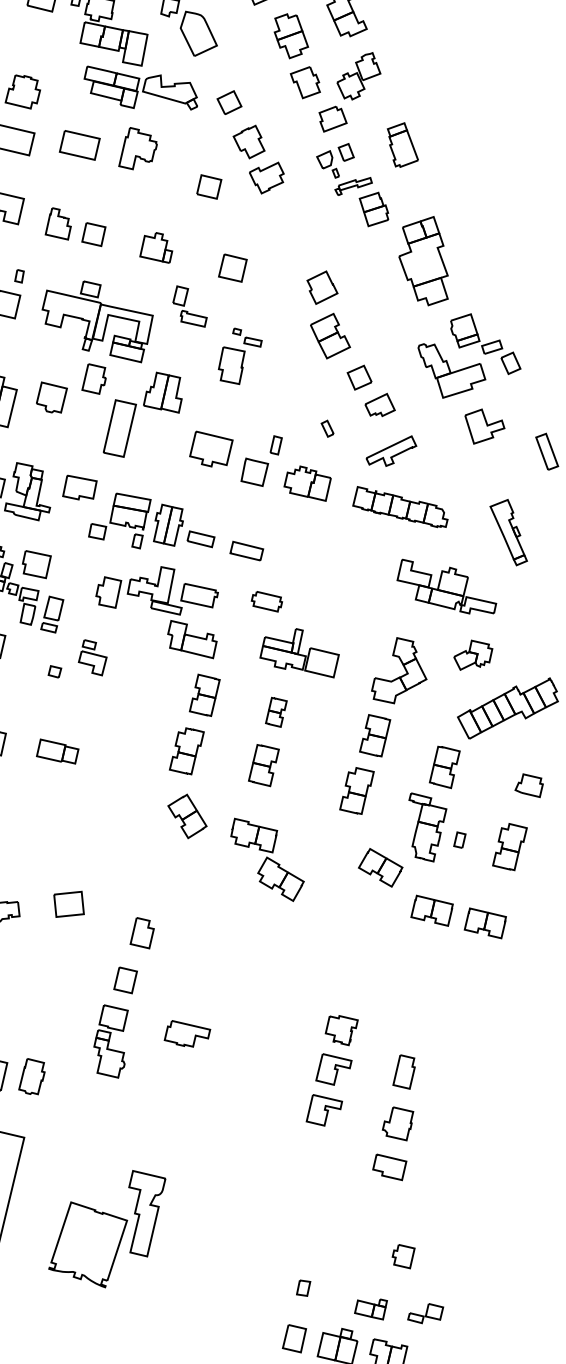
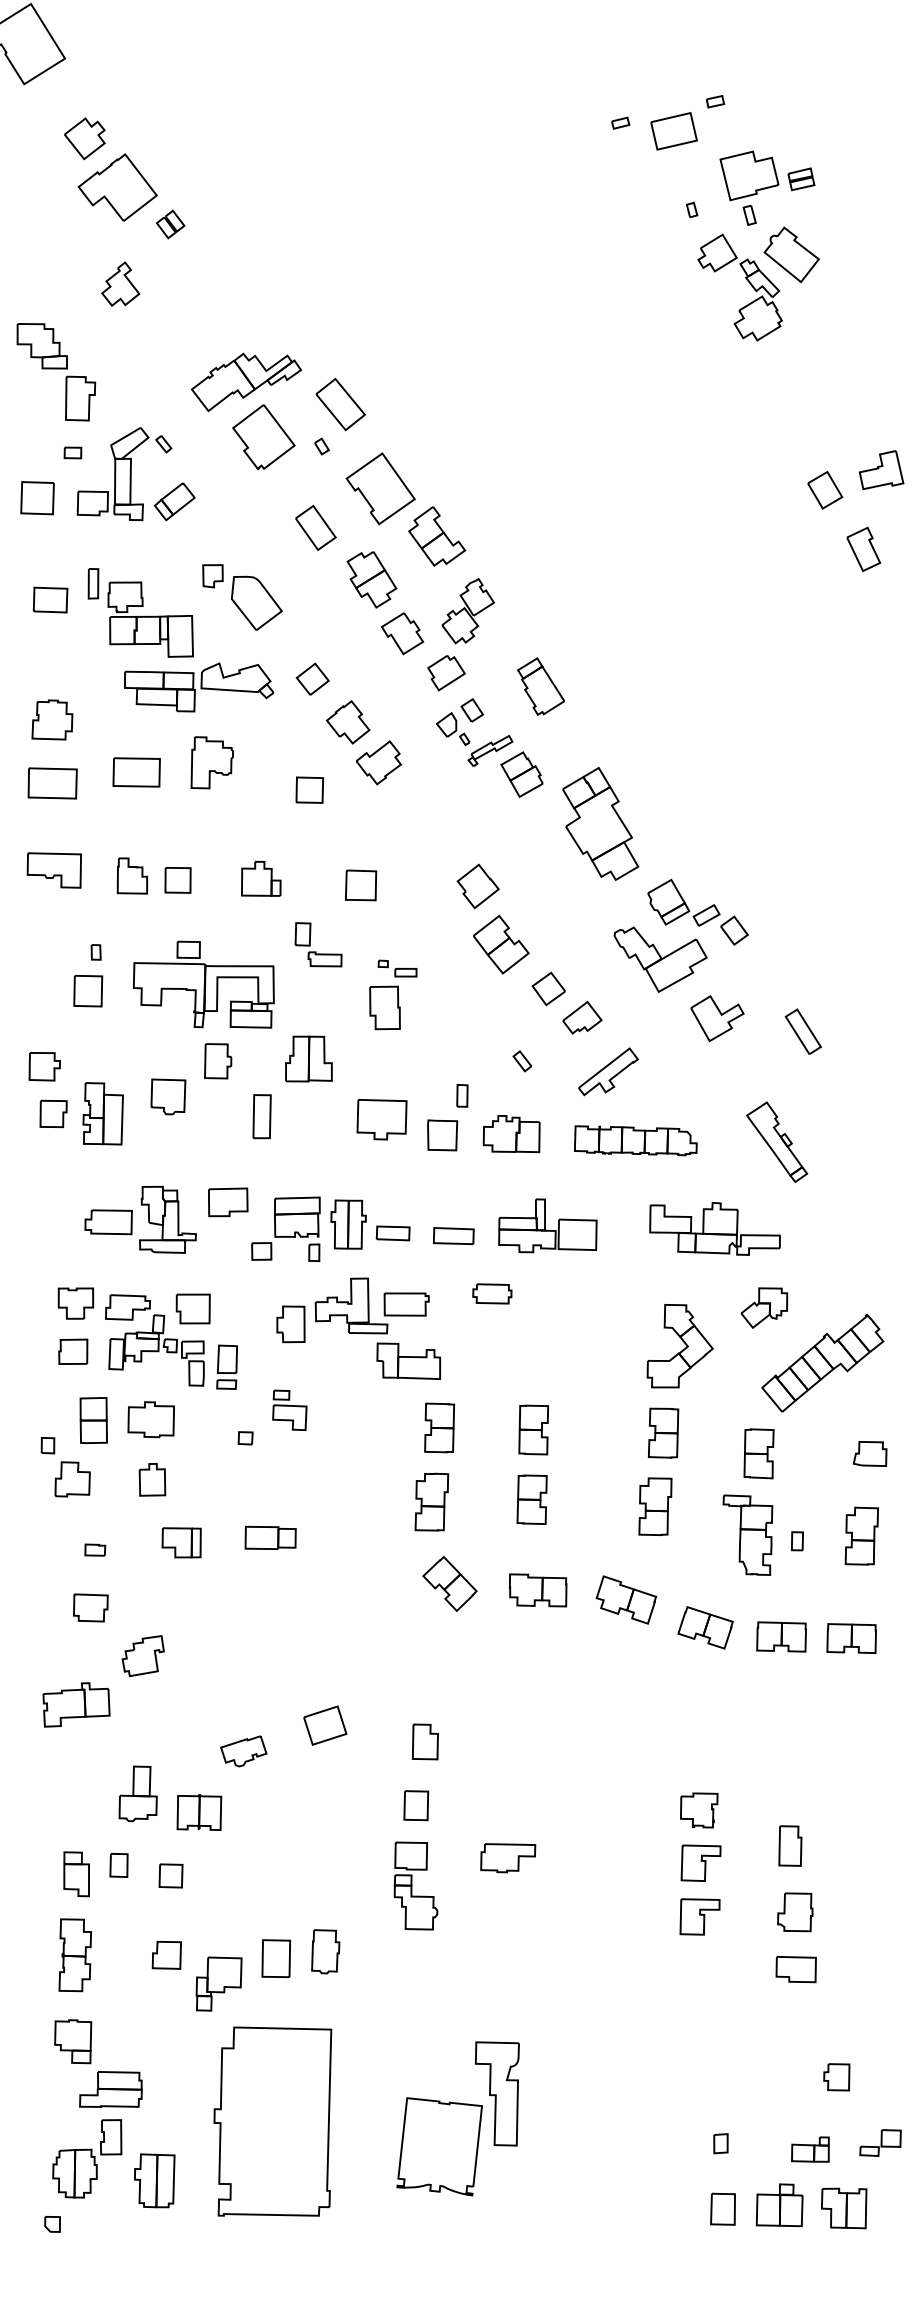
part: (119, 428) -> (261, 1116), size x0.62
part: (300, 650) -> (547, 1225), moved
part: (276, 711) -> (533, 1429), size x1.43
part: (380, 867) -> (705, 1627), moved
part: (280, 878) -> (626, 1599), moved

